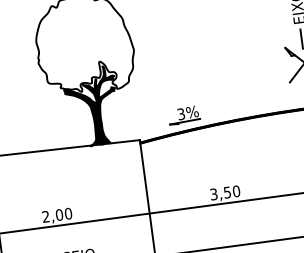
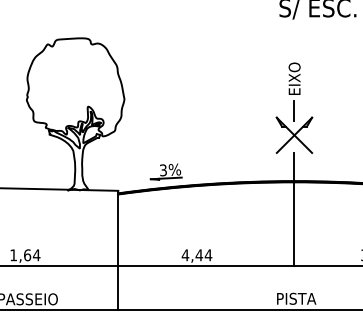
fill: (91, 106) -> (74, 150), removed
text: (224, 193) -> (196, 255), 3,50 -> 4,44
text: (57, 215) -> (25, 255), 2,00 -> 1,64

